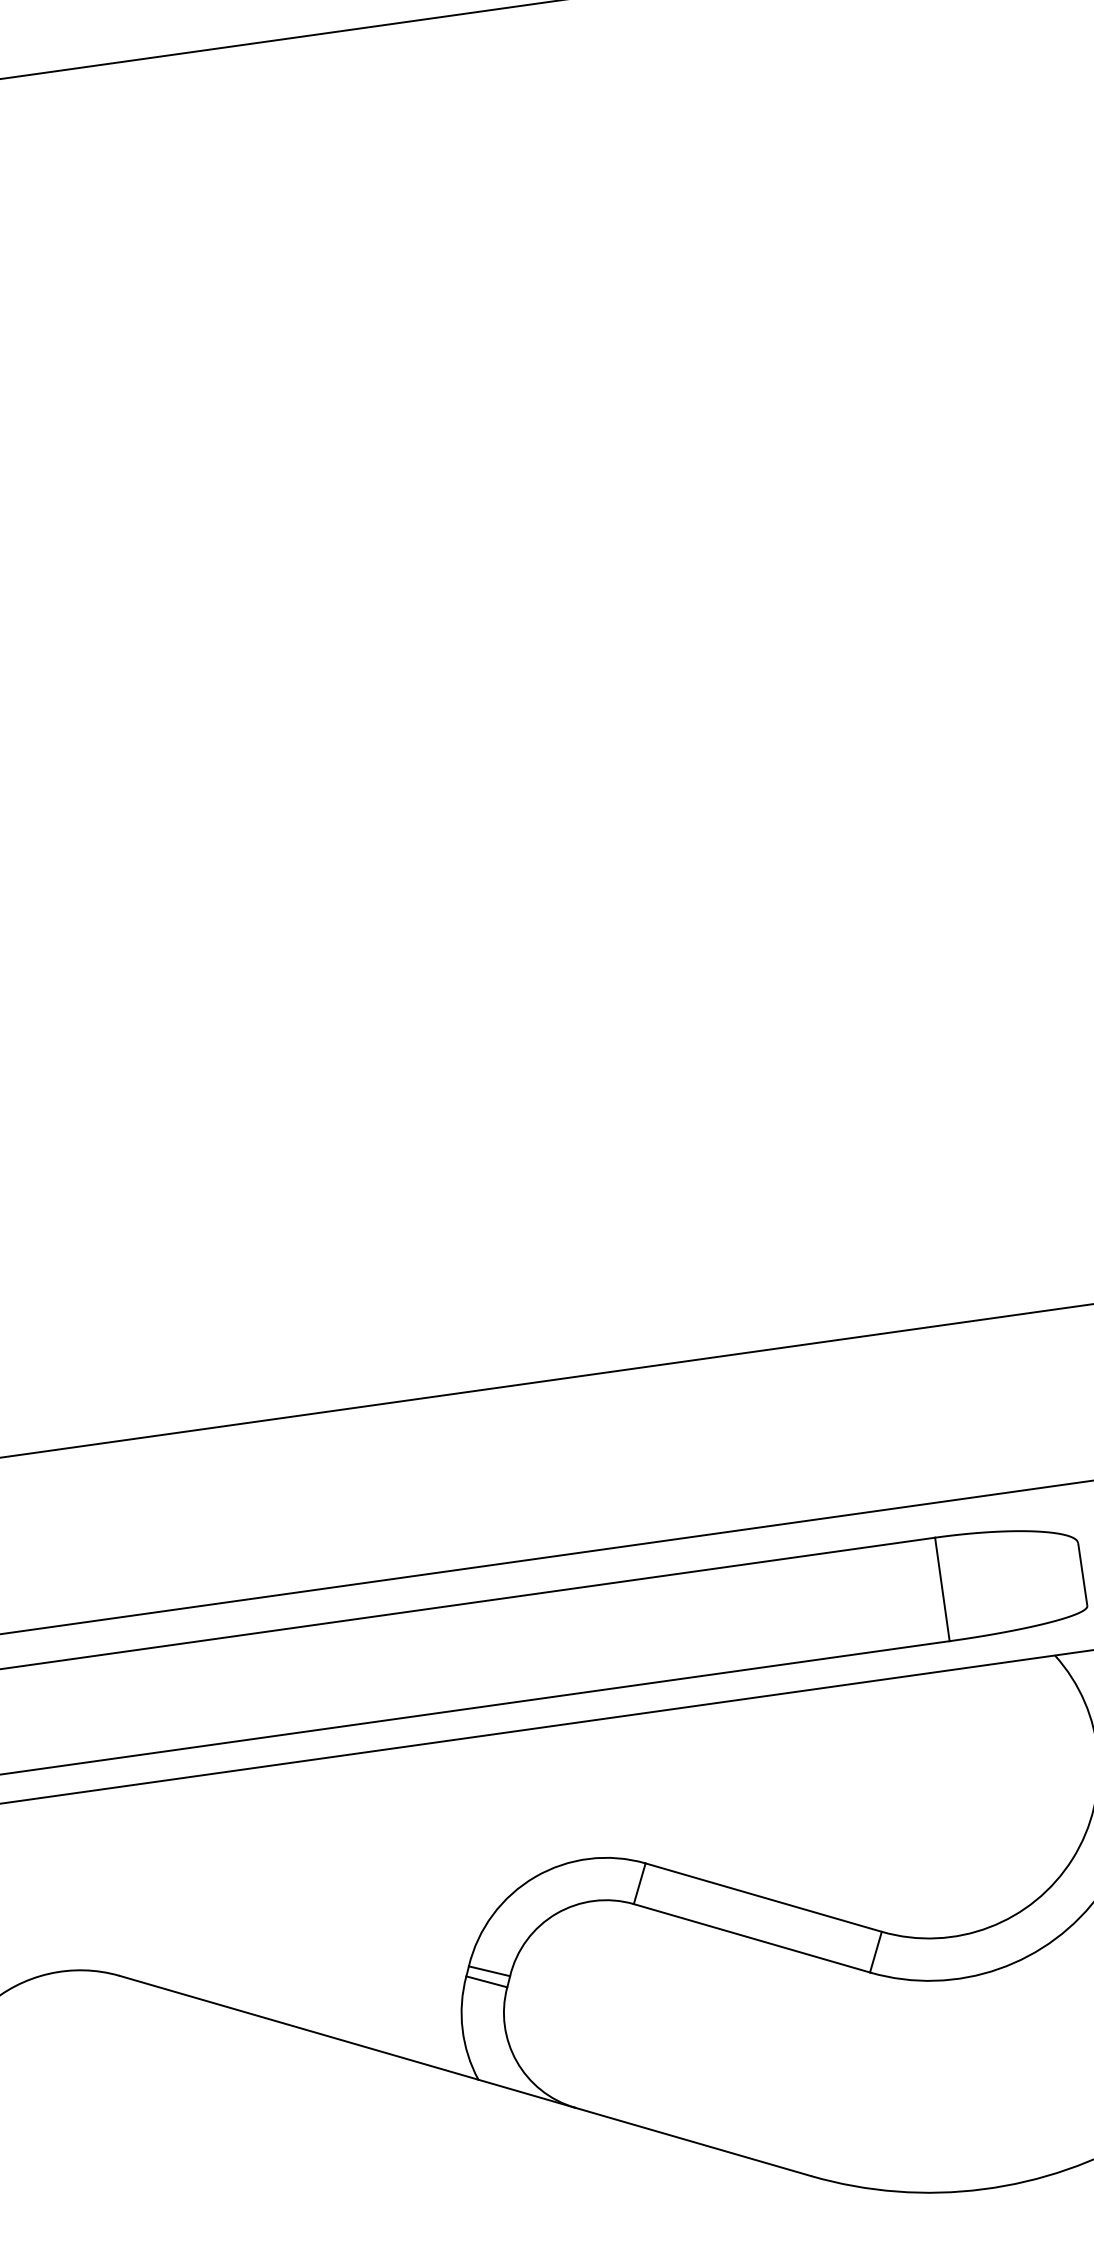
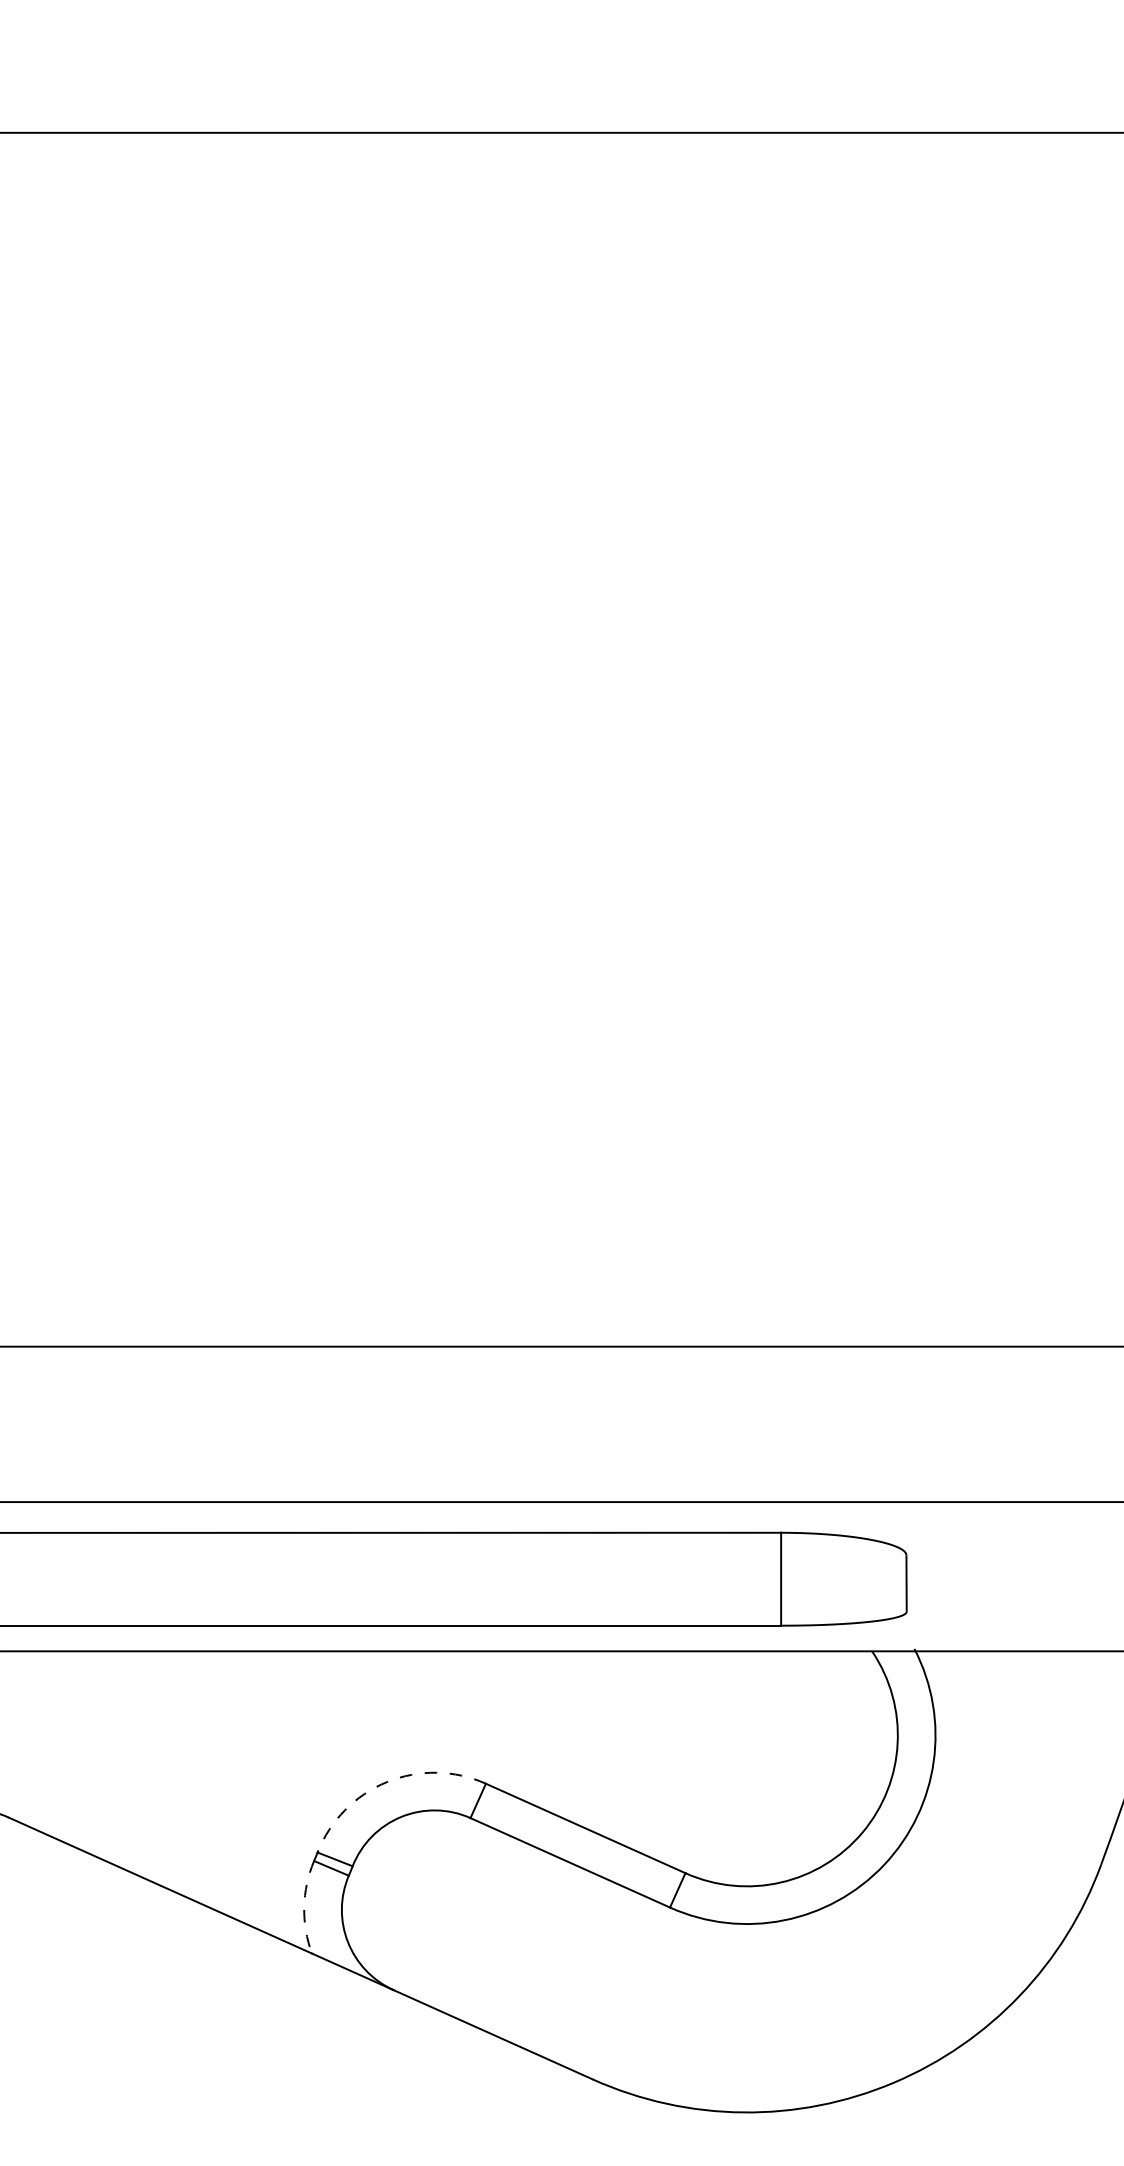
arc: (535, 1877) -> (387, 1782), solid -> dashed
arc: (462, 2029) -> (304, 1907), solid -> dashed

